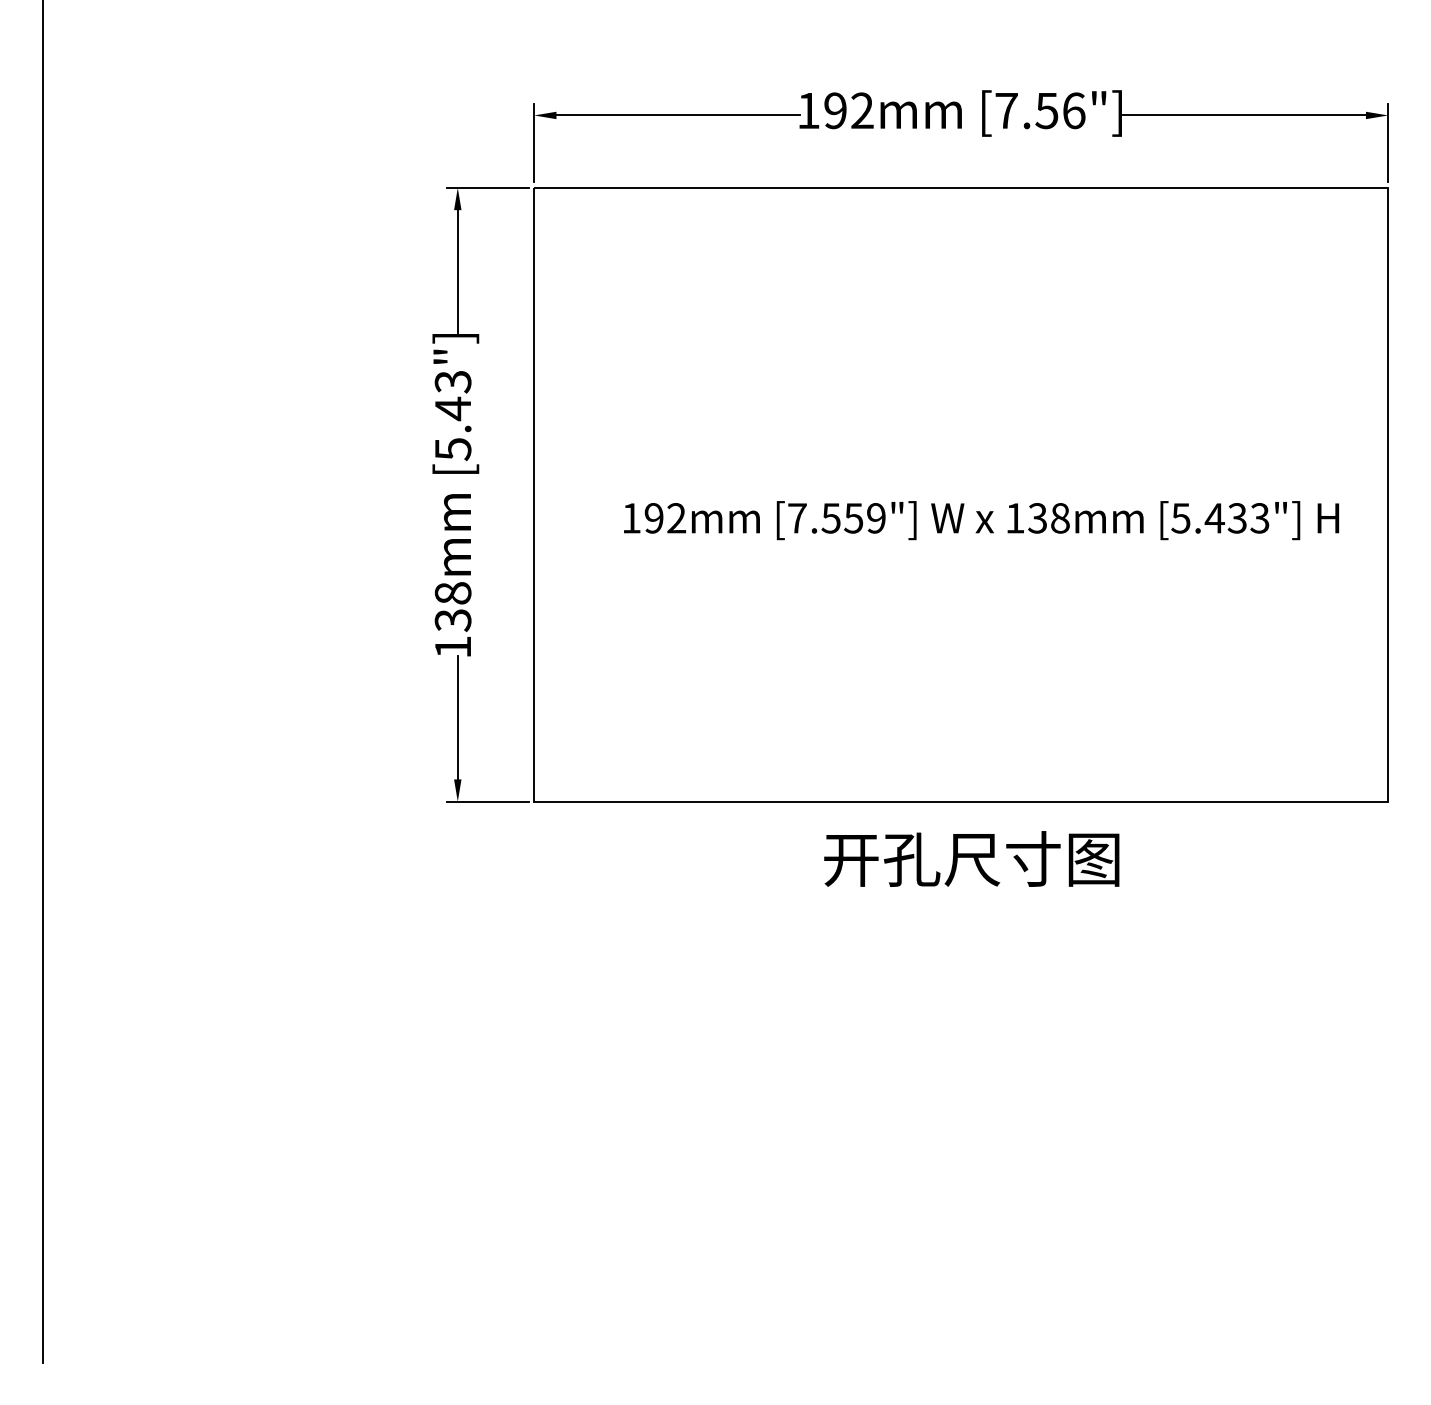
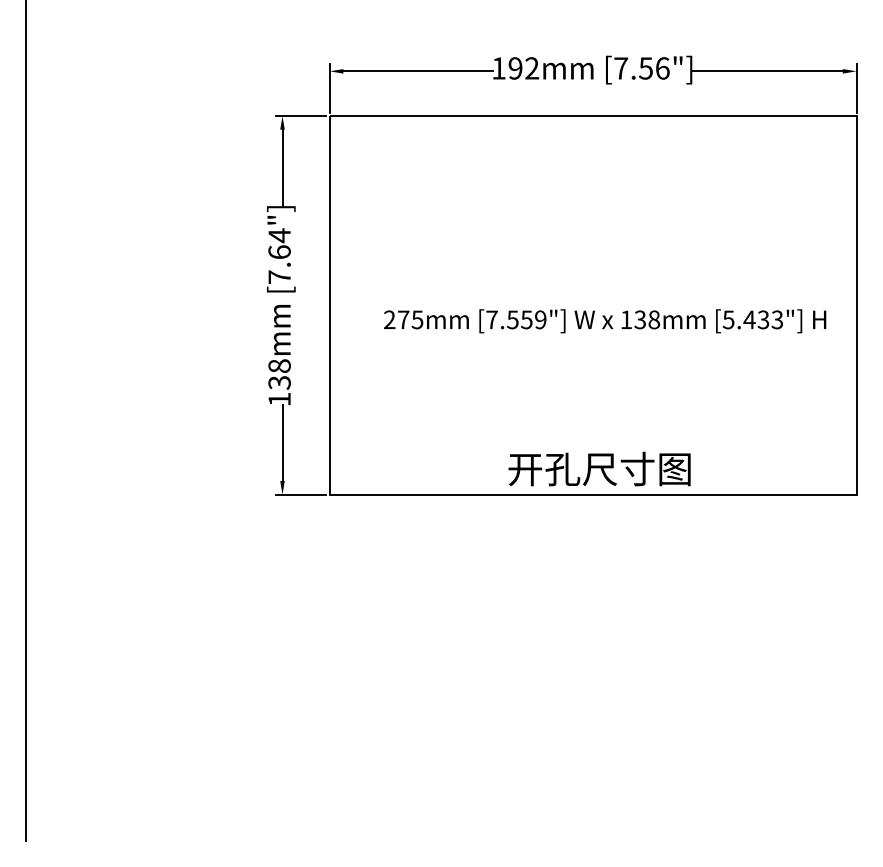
text: (452, 415) -> (279, 256), [5.43"] -> [7.64"]
text: (653, 517) -> (403, 319), 192mm -> 275mm
text: (971, 858) -> (599, 468), moved

